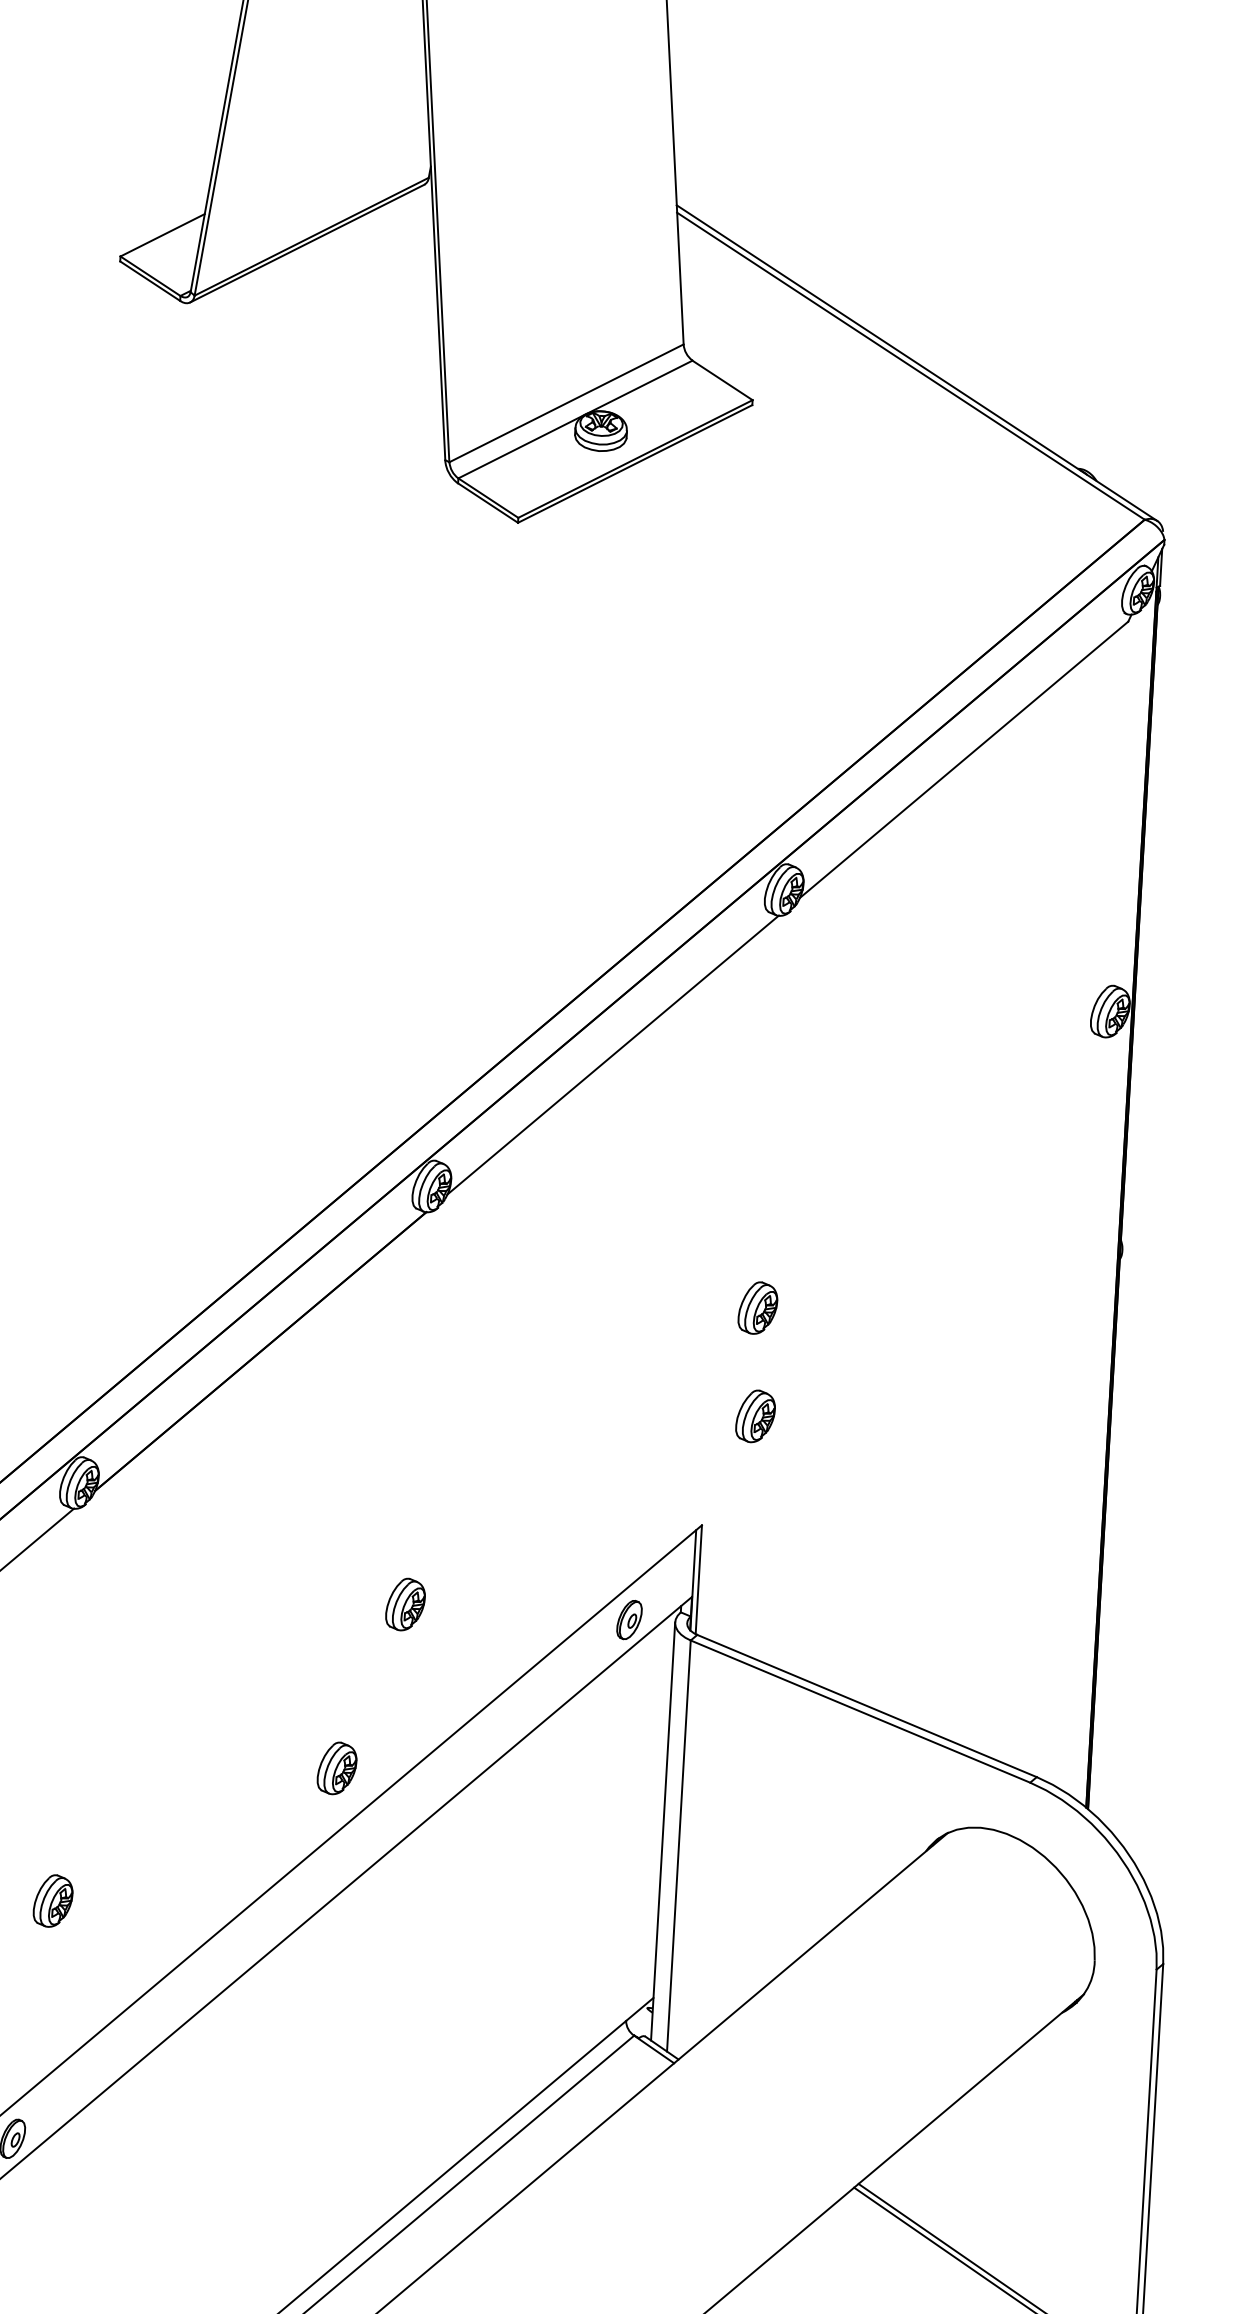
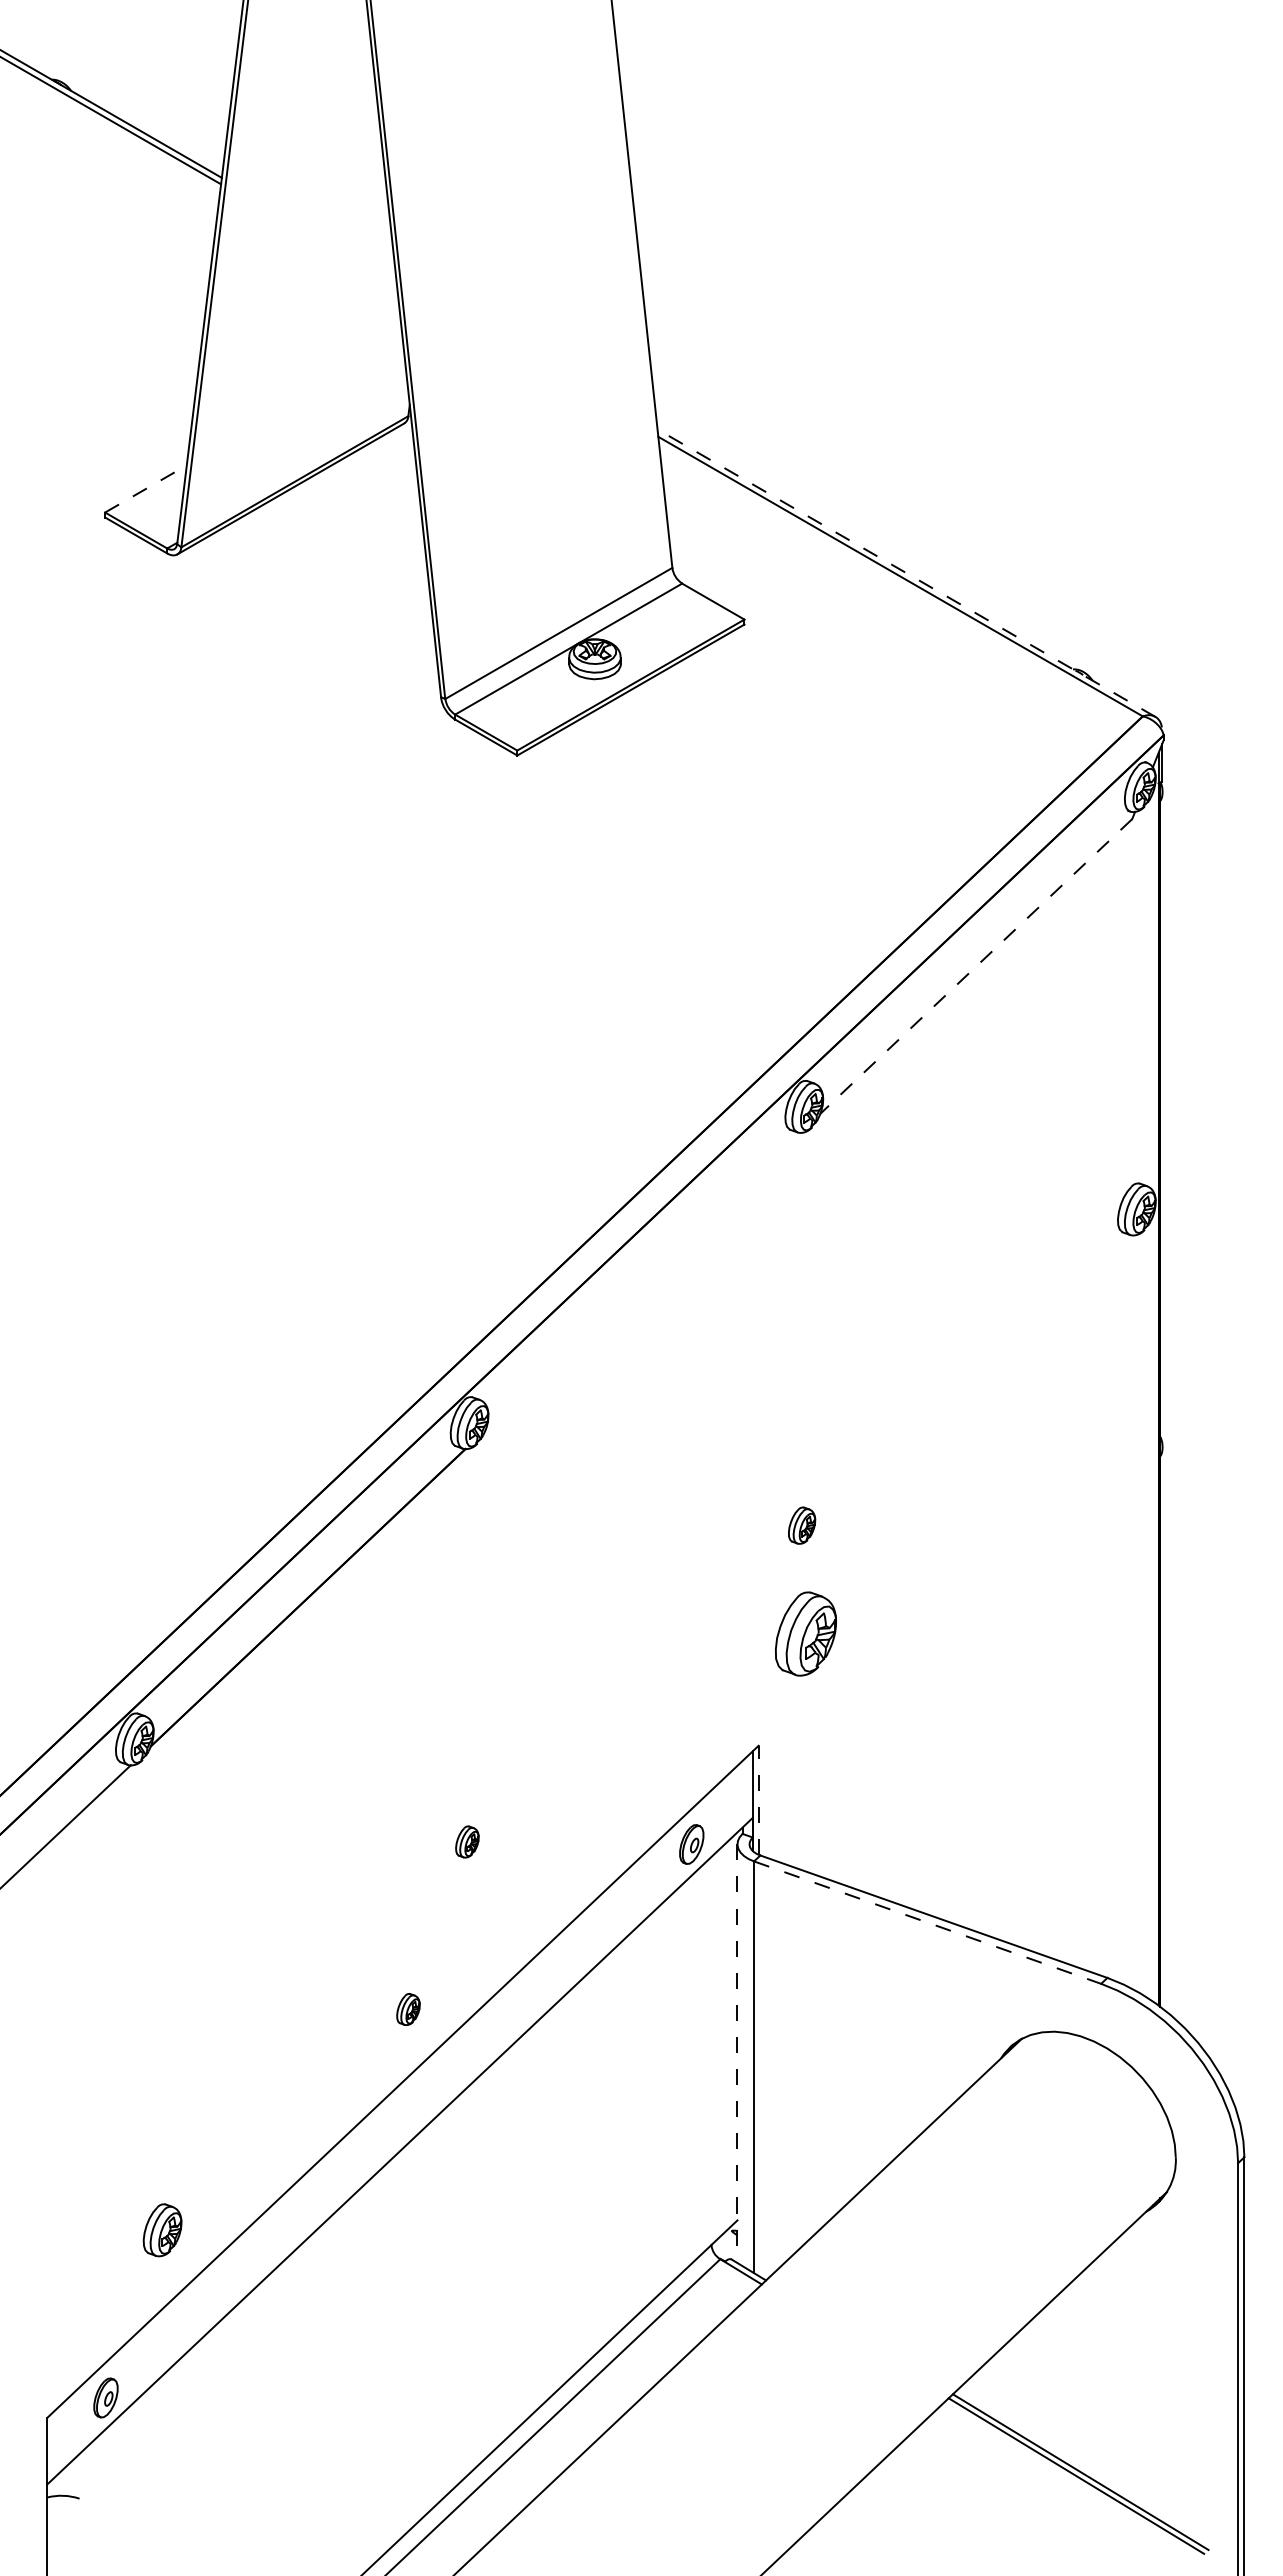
line: (163, 234) -> (146, 488), solid -> dashed
line: (916, 362) -> (905, 572), solid -> dashed
line: (964, 759) -> (976, 966), solid -> dashed
line: (612, 1055) -> (642, 1281), removed
part: (757, 1307) -> (801, 1525), size x0.7
part: (755, 1415) -> (805, 1633), size x1.6
line: (698, 1579) -> (758, 1800), solid -> dashed
part: (405, 1604) -> (467, 1841), size x0.6
line: (861, 1711) -> (928, 1922), solid -> dashed
part: (337, 1768) -> (408, 2009), size x0.6
line: (663, 1832) -> (737, 2054), solid -> dashed
part: (53, 1901) -> (162, 2230), moved

